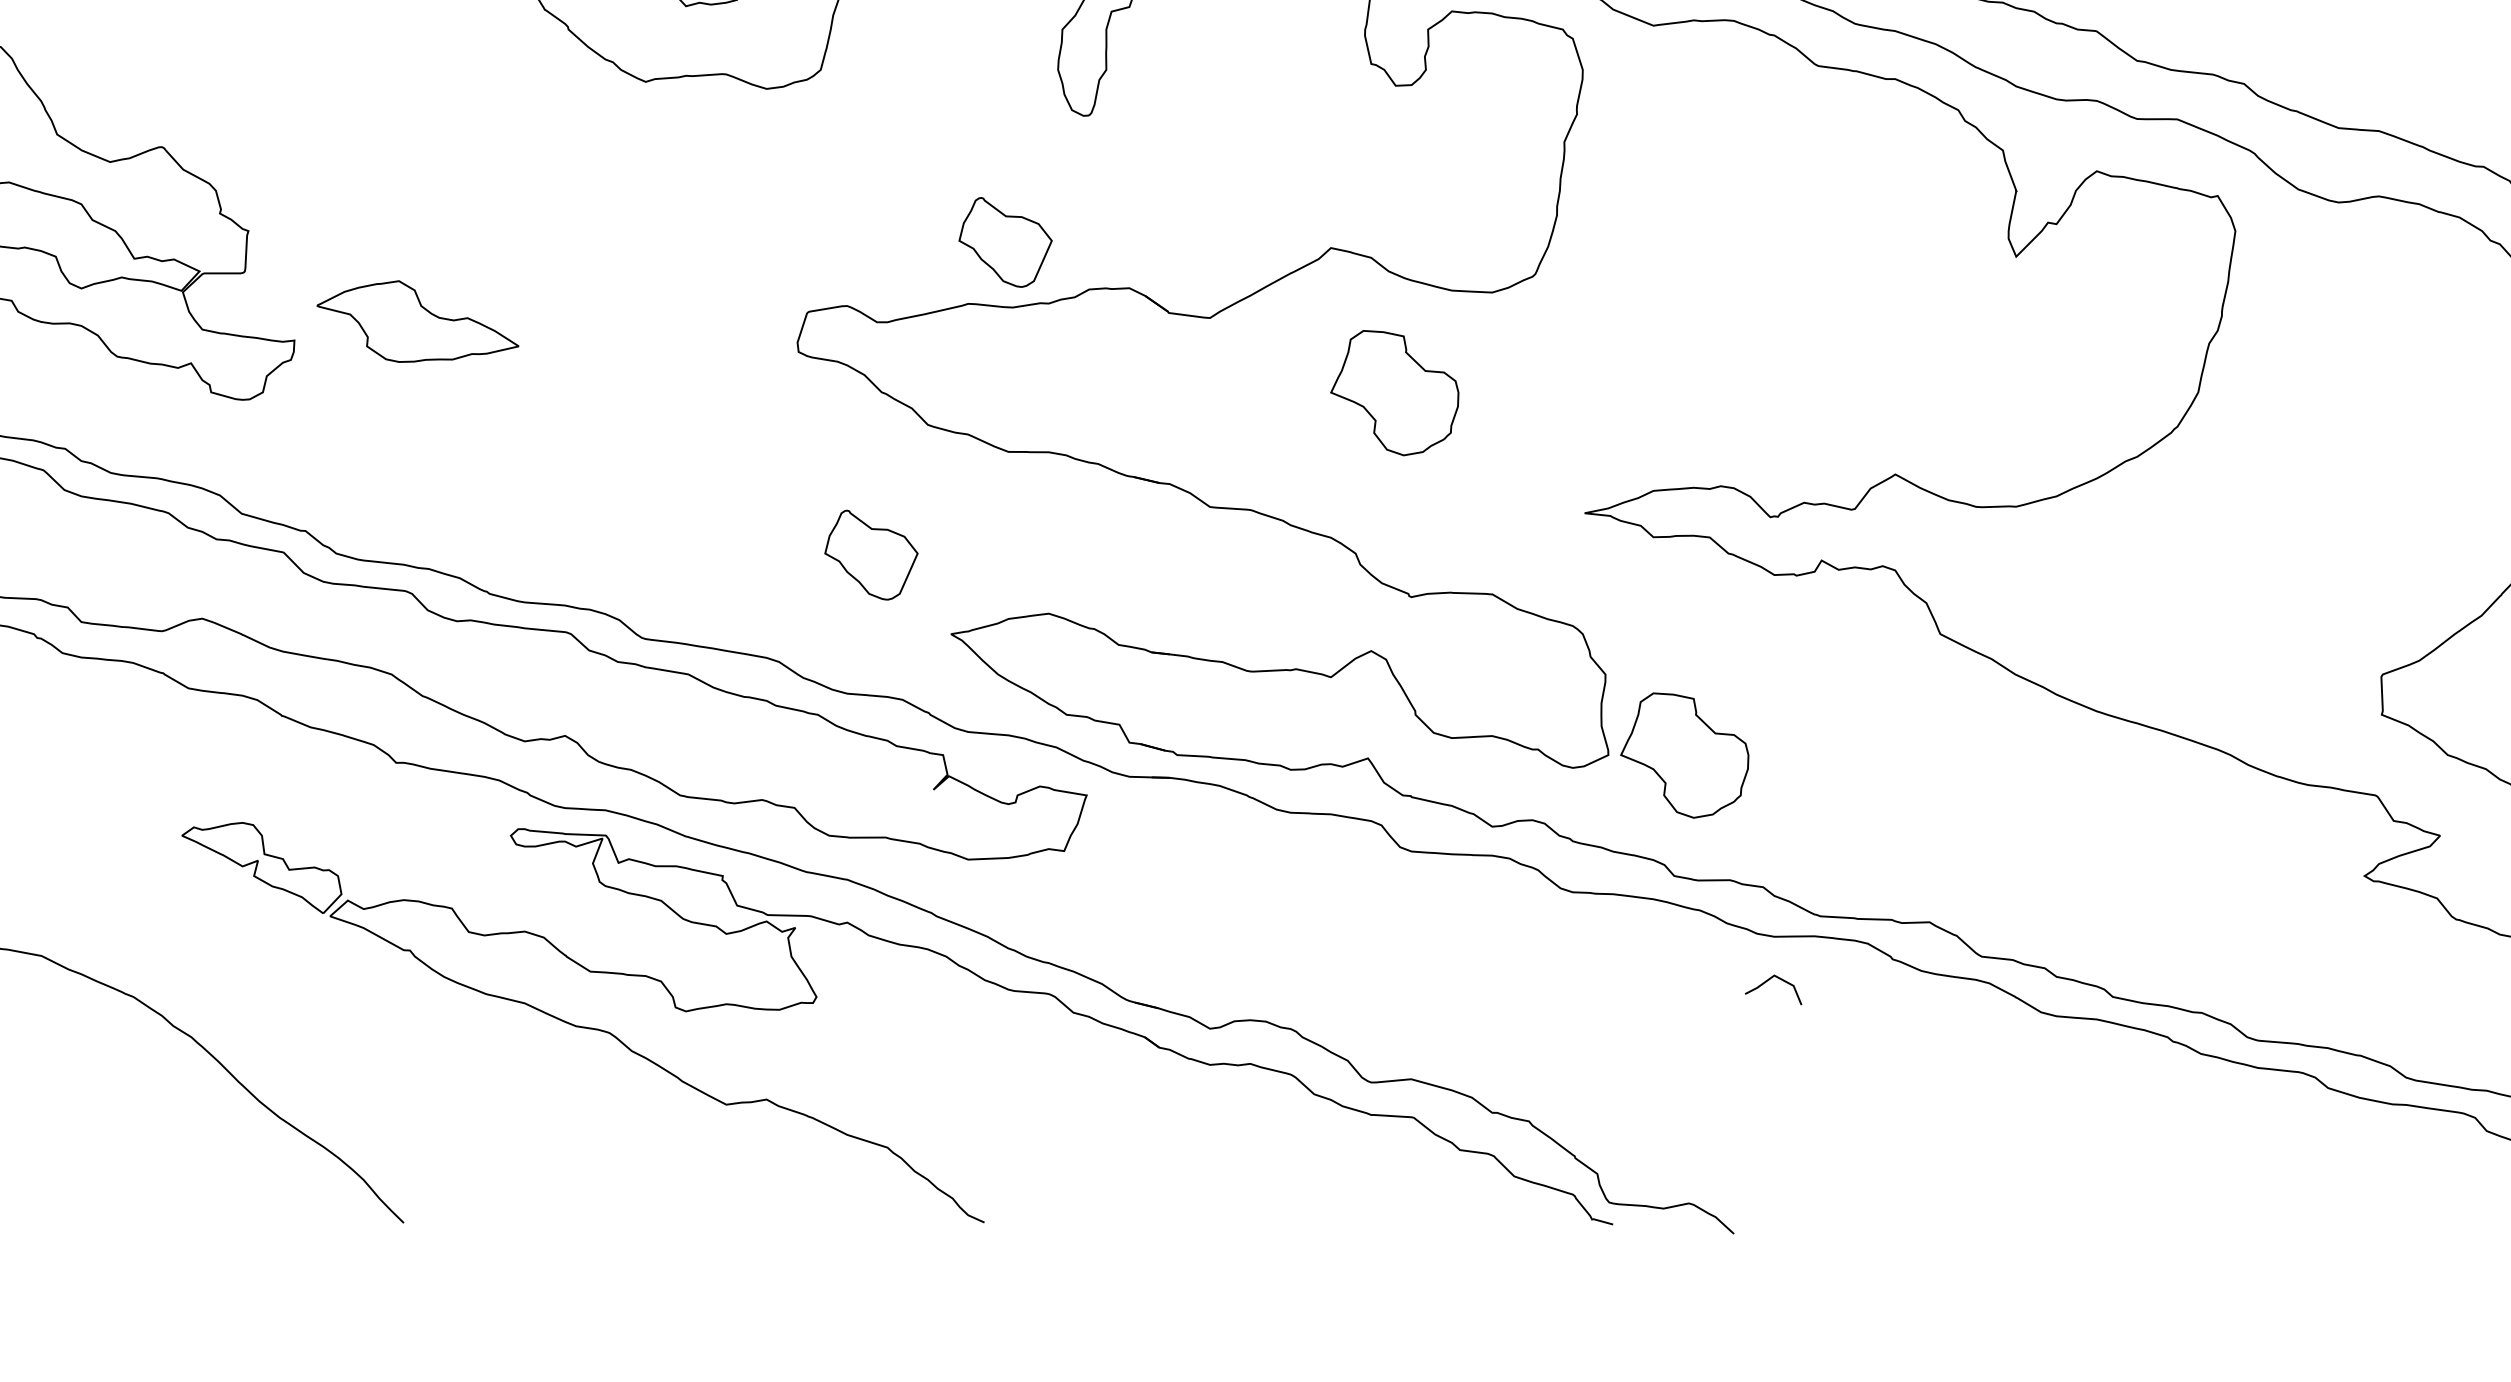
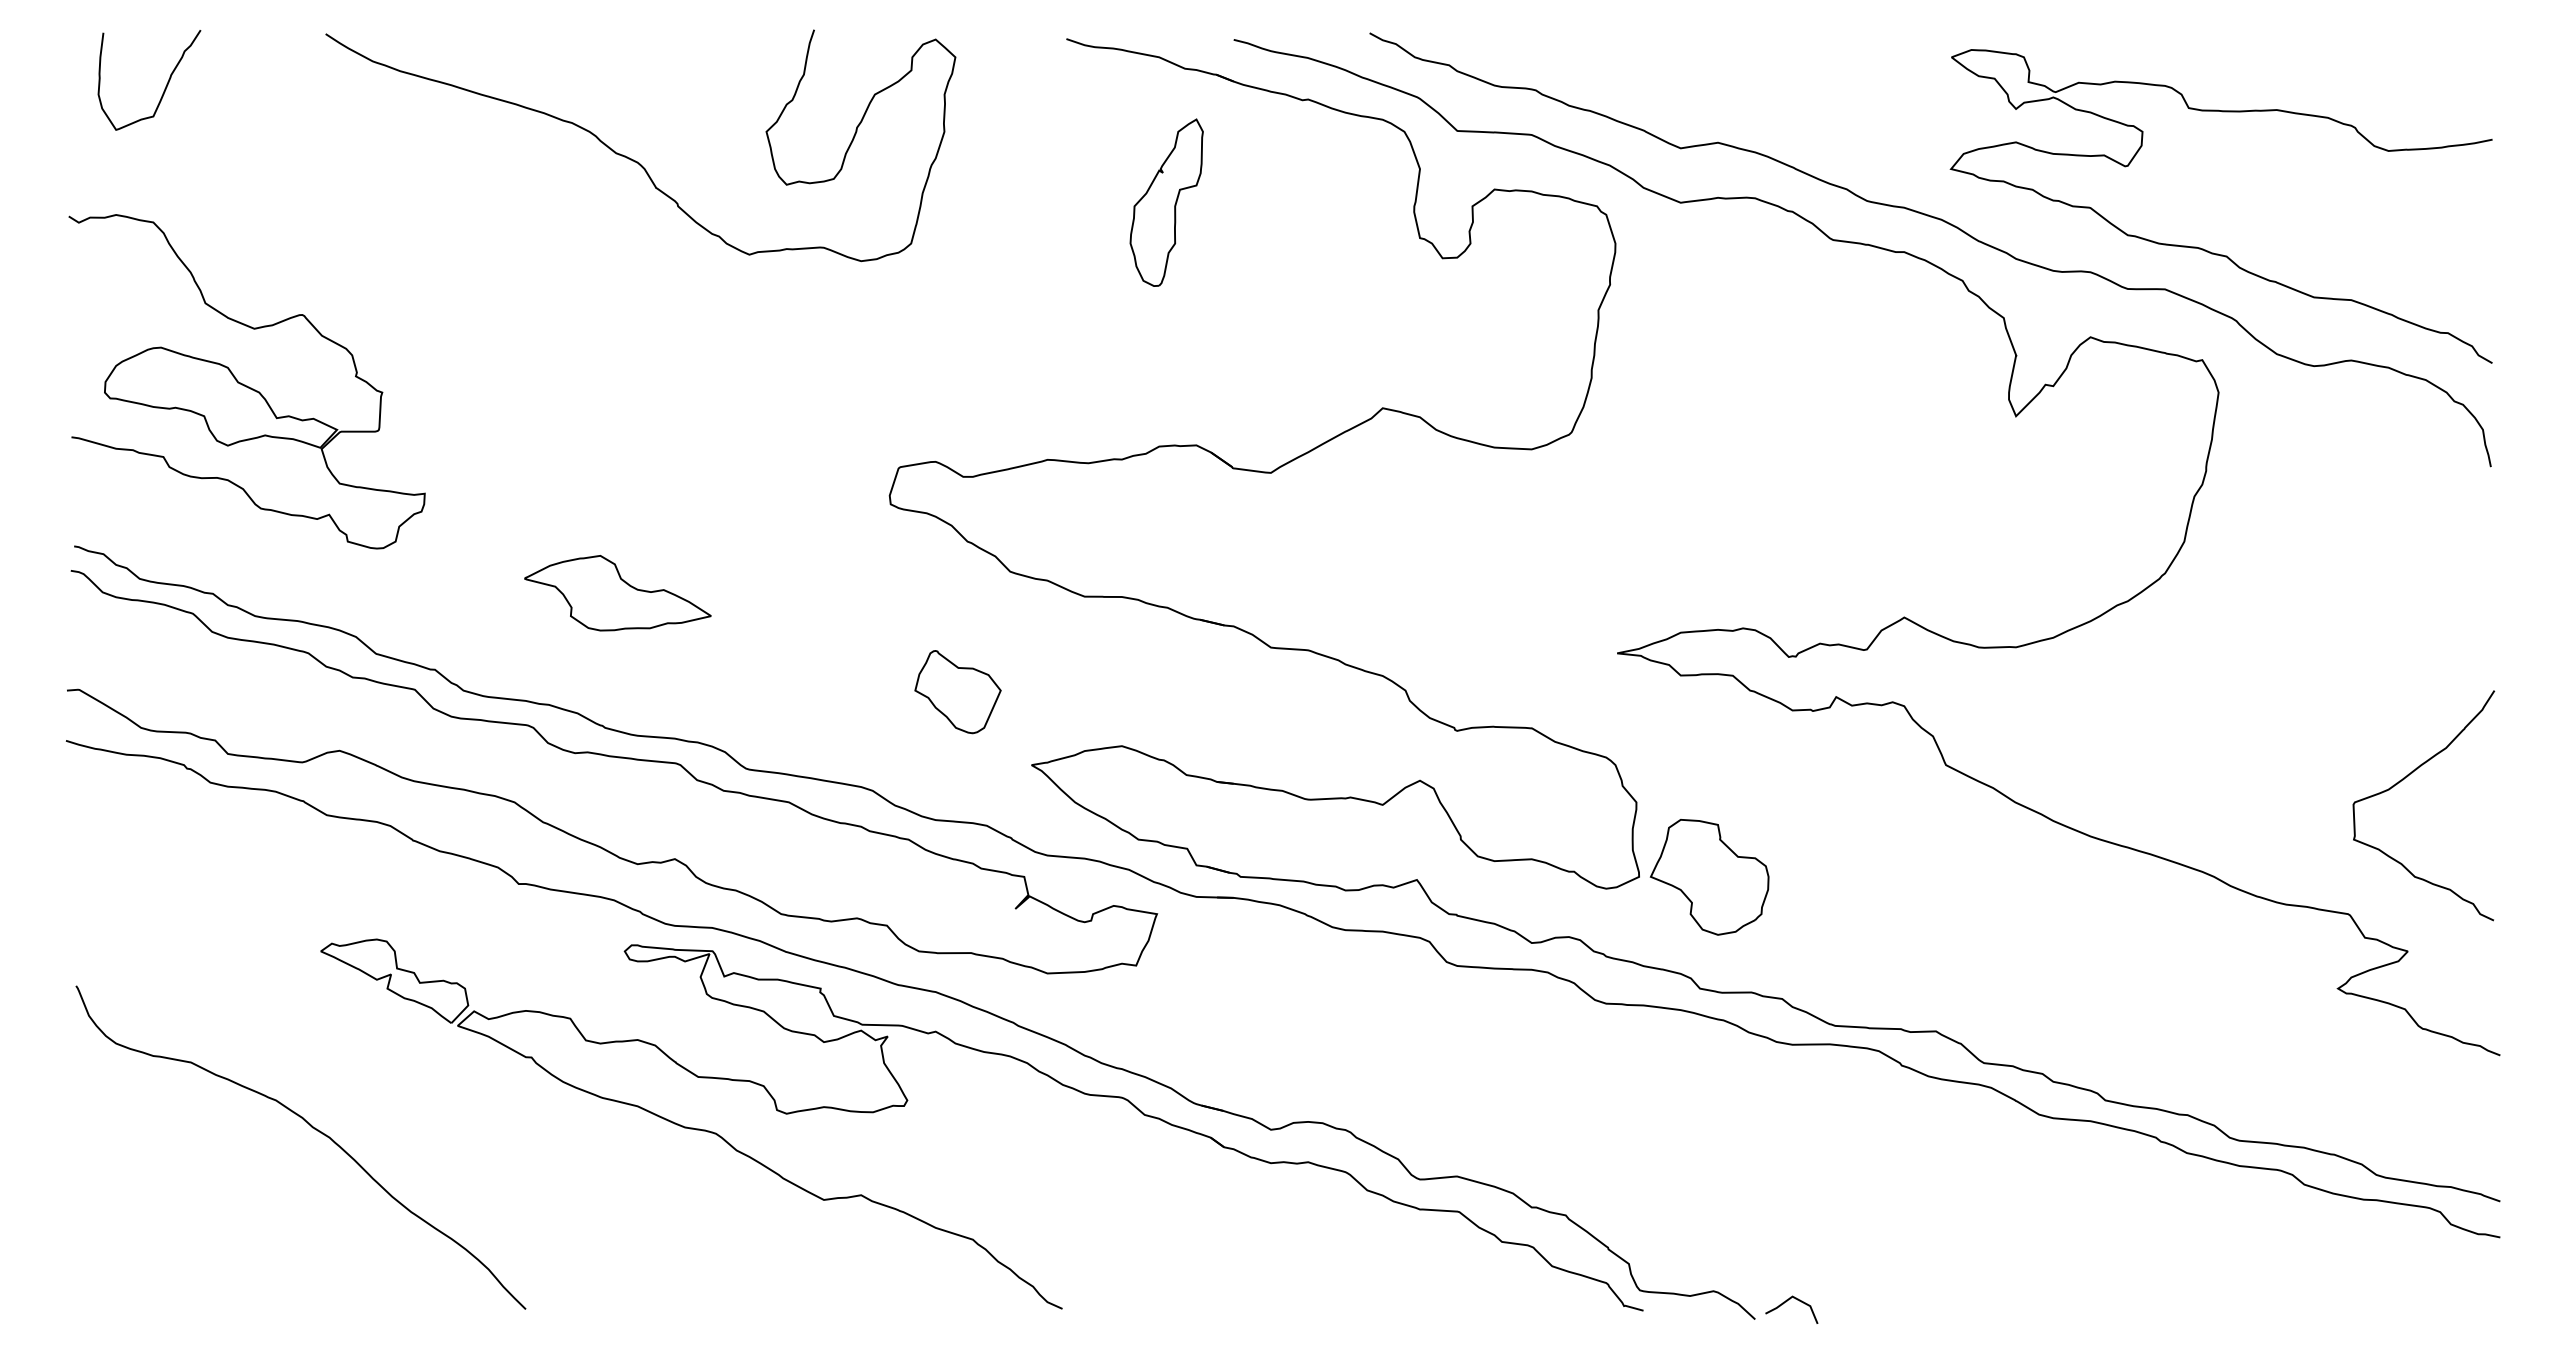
part: (1005, 242) -> (1081, 403), removed
part: (417, 321) -> (617, 593), moved
part: (1394, 393) -> (1441, 542), removed
line: (1767, 981) -> (1786, 1302), moved

